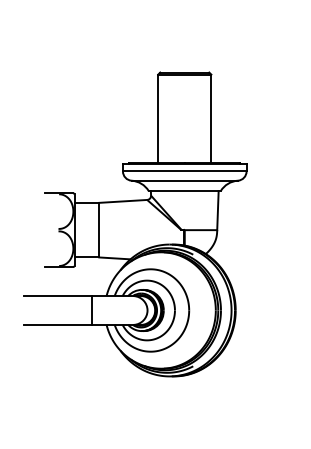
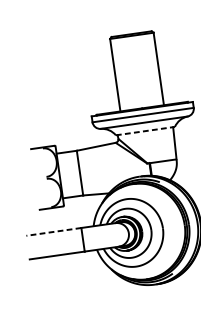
line: (185, 191) -> (146, 131), solid -> dashed
line: (57, 296) -> (53, 232), solid -> dashed

